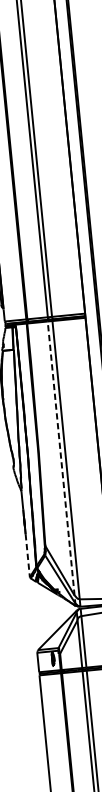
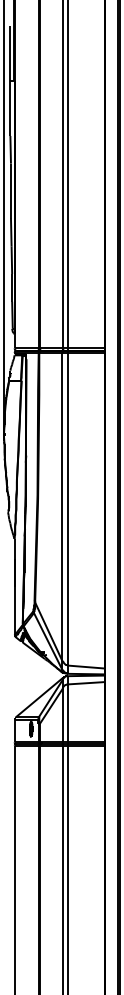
line: (61, 463) -> (62, 512), dashed -> solid
line: (27, 555) -> (14, 611), dashed -> solid

